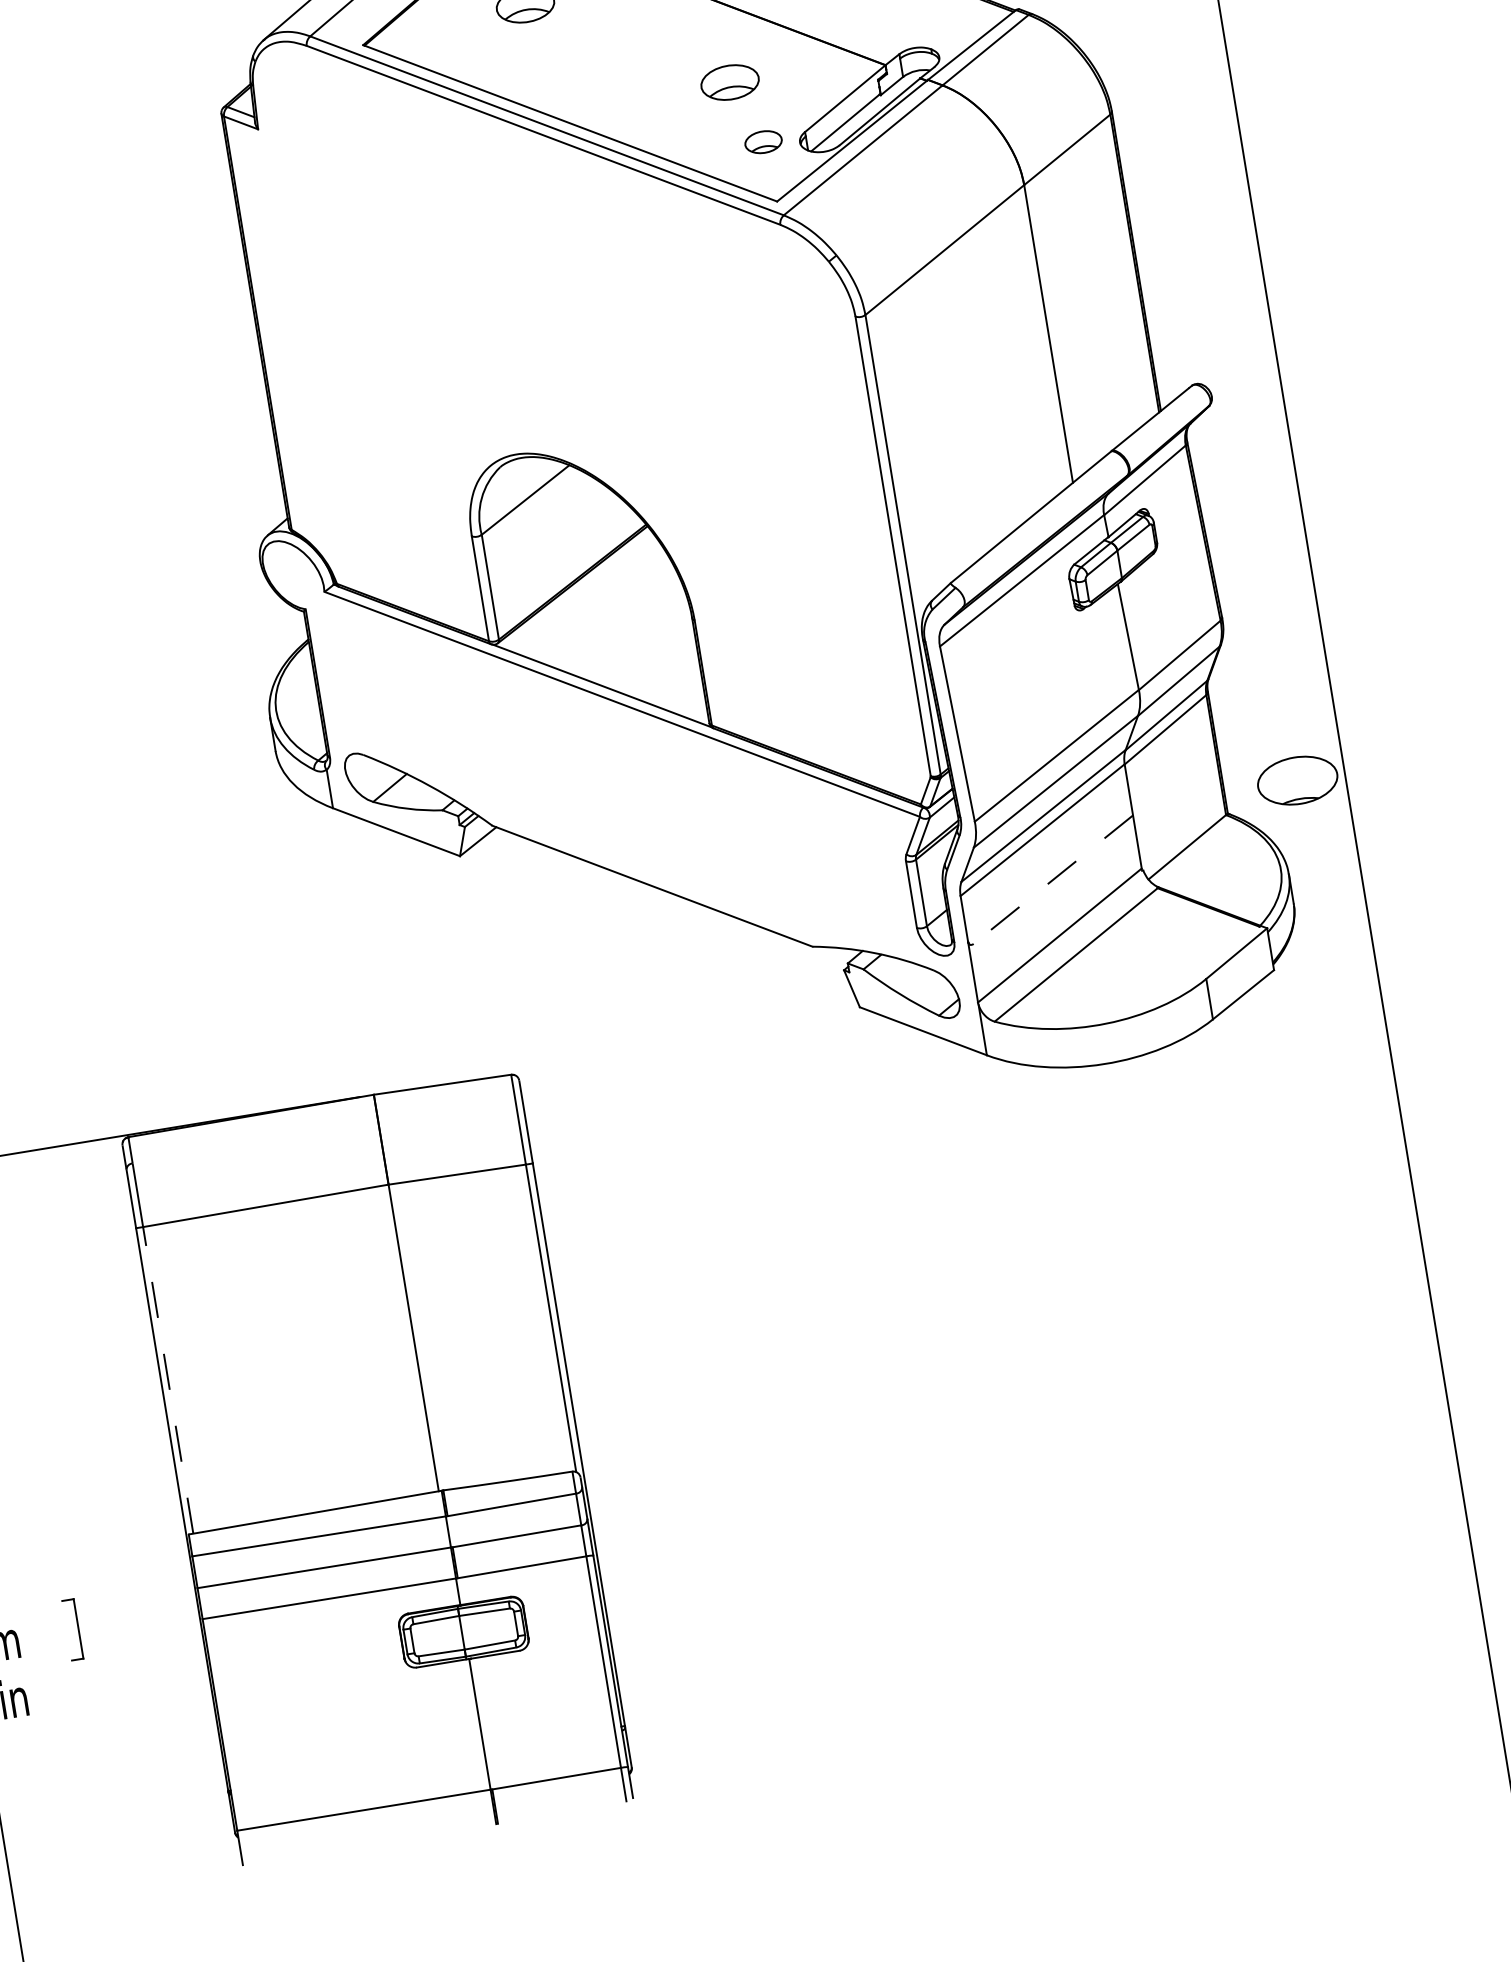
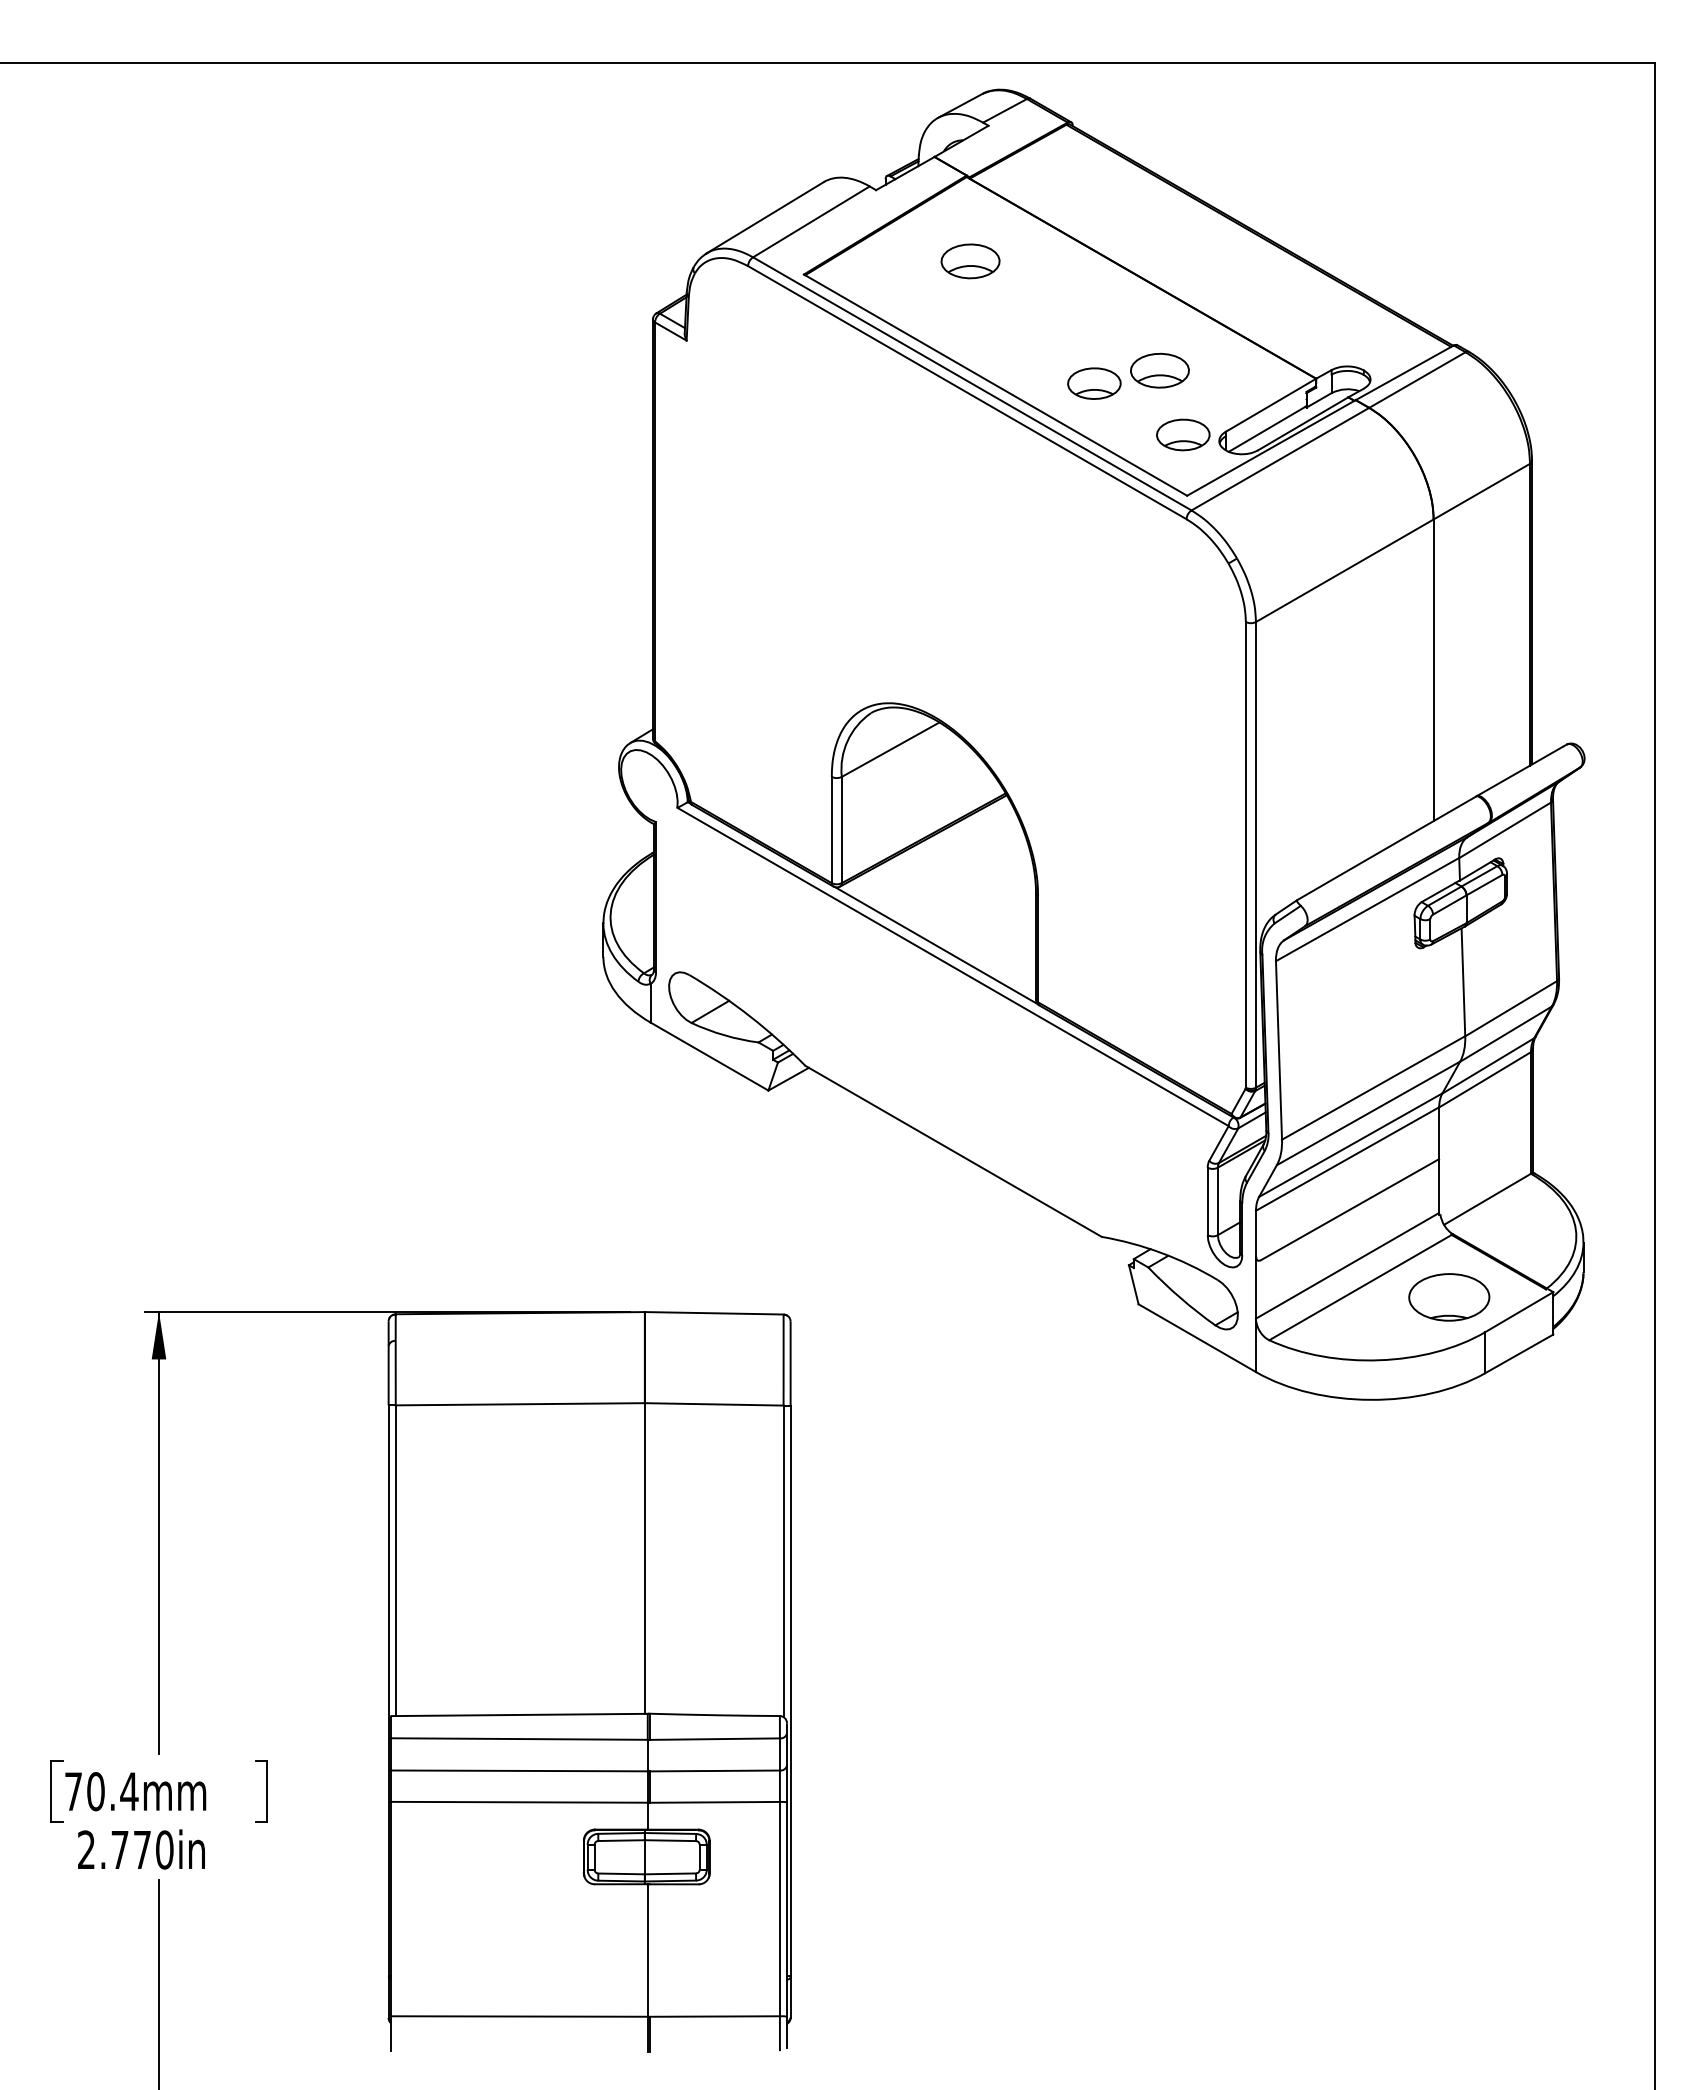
part: (667, 105) -> (1094, 383), added
part: (763, 141) -> (1183, 434), size x1.43
part: (1297, 780) -> (1449, 1297), moved
line: (1052, 879) -> (1349, 1209), dashed -> solid
line: (167, 1380) -> (395, 1560), dashed -> solid

